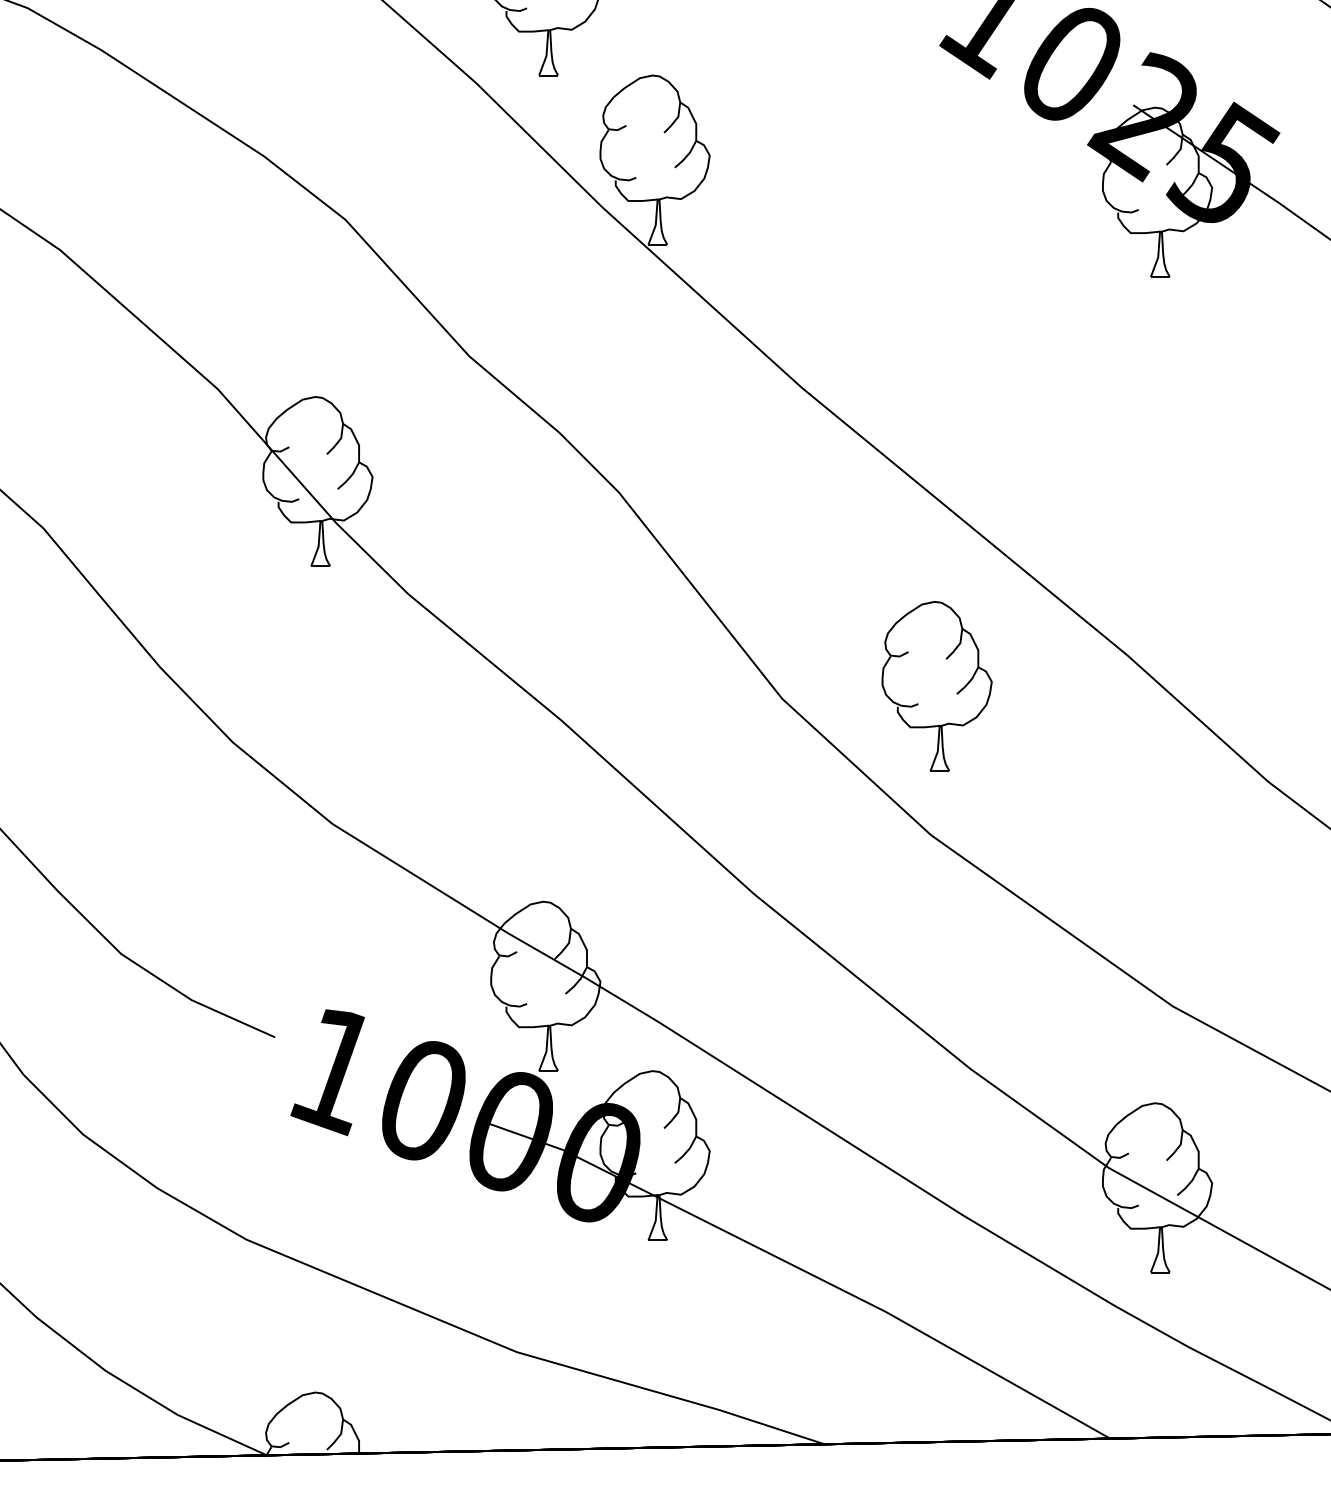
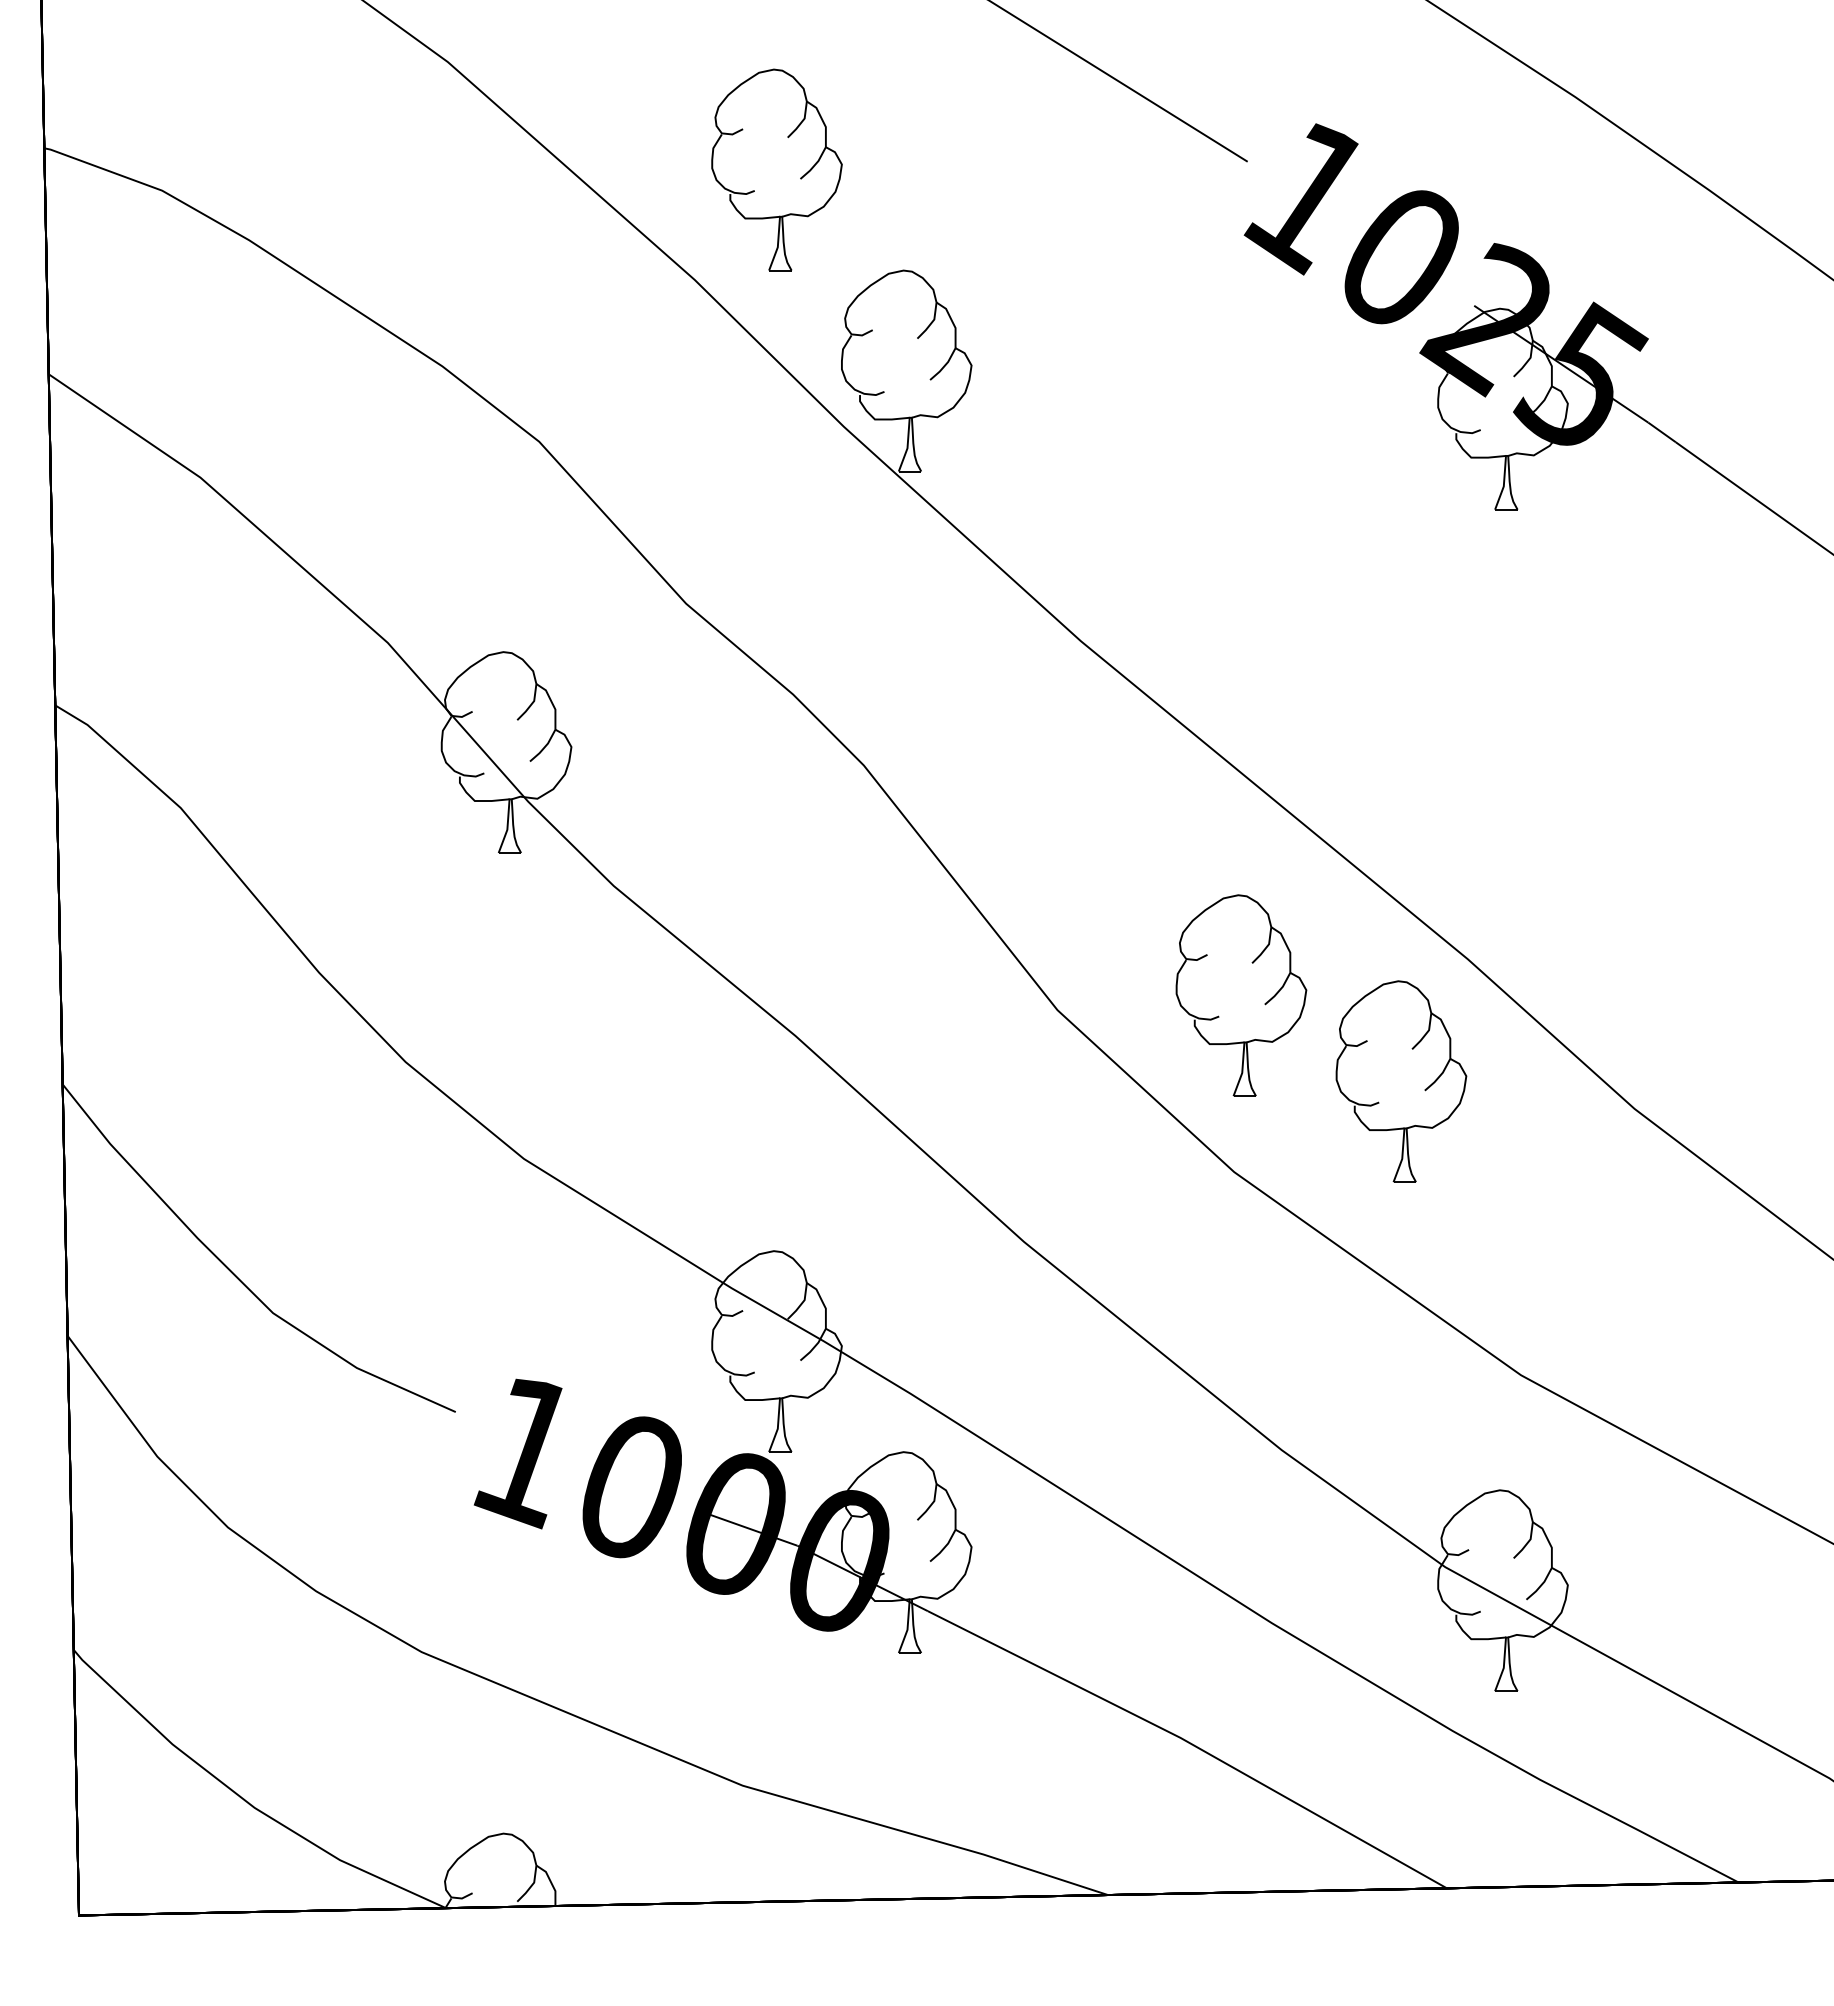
part: (1072, 758) -> (1401, 1081), added

